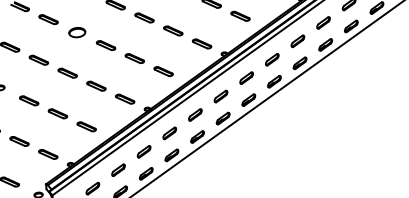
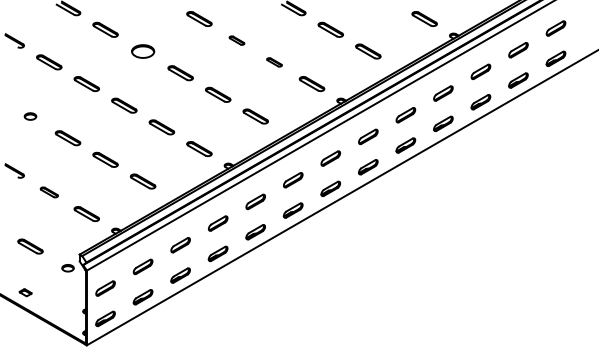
part: (144, 17) -> (236, 40), size x0.6
part: (173, 31) -> (274, 62), size x0.6
part: (19, 141) -> (49, 192), size x0.7

